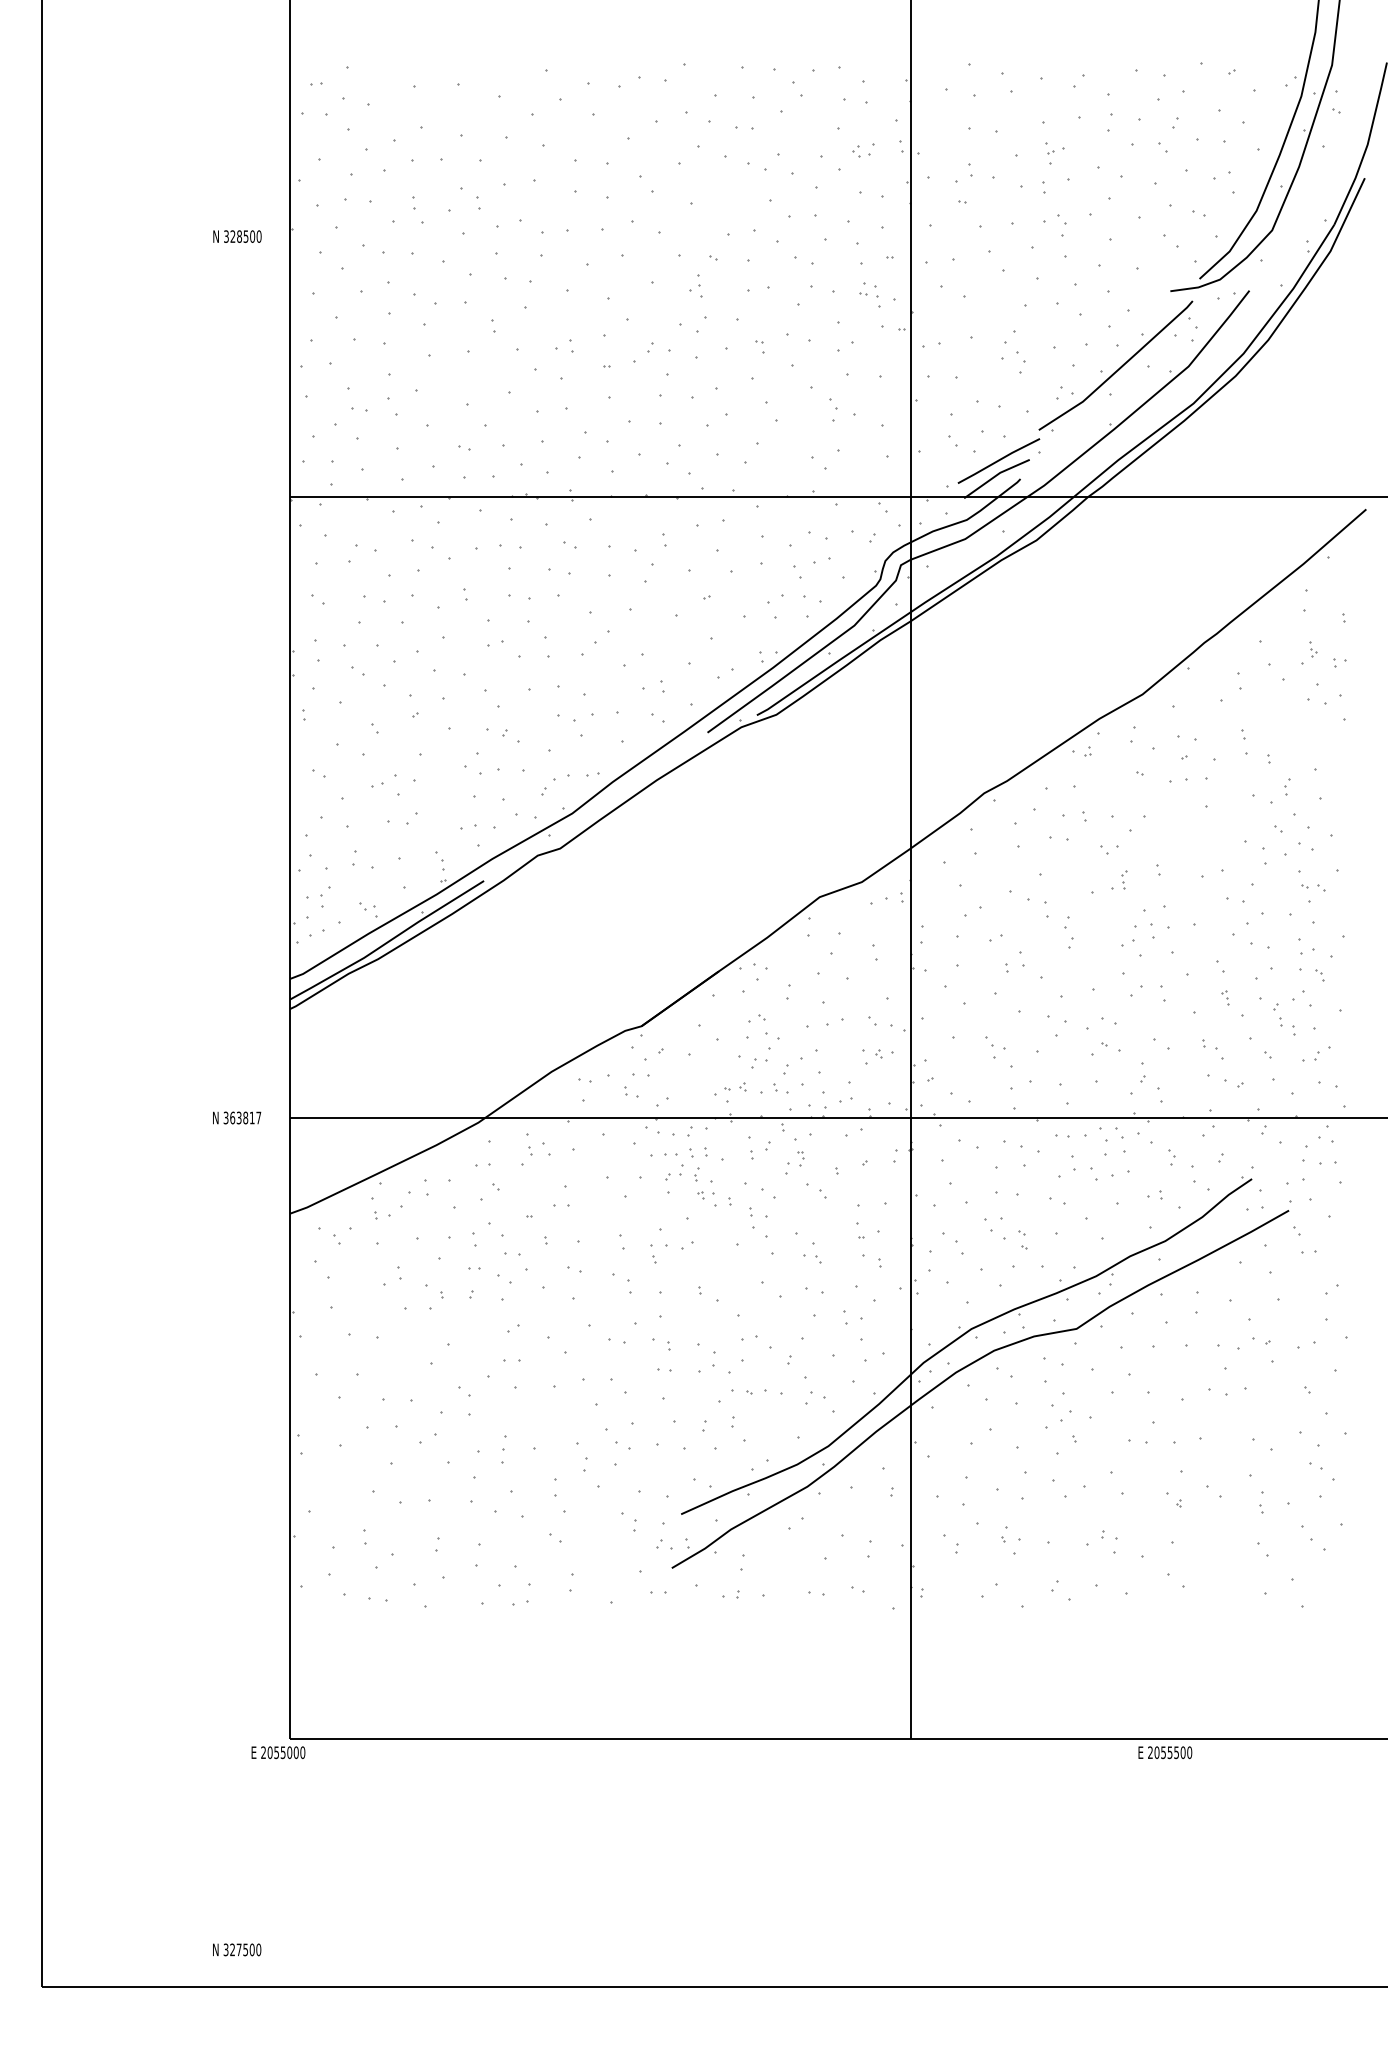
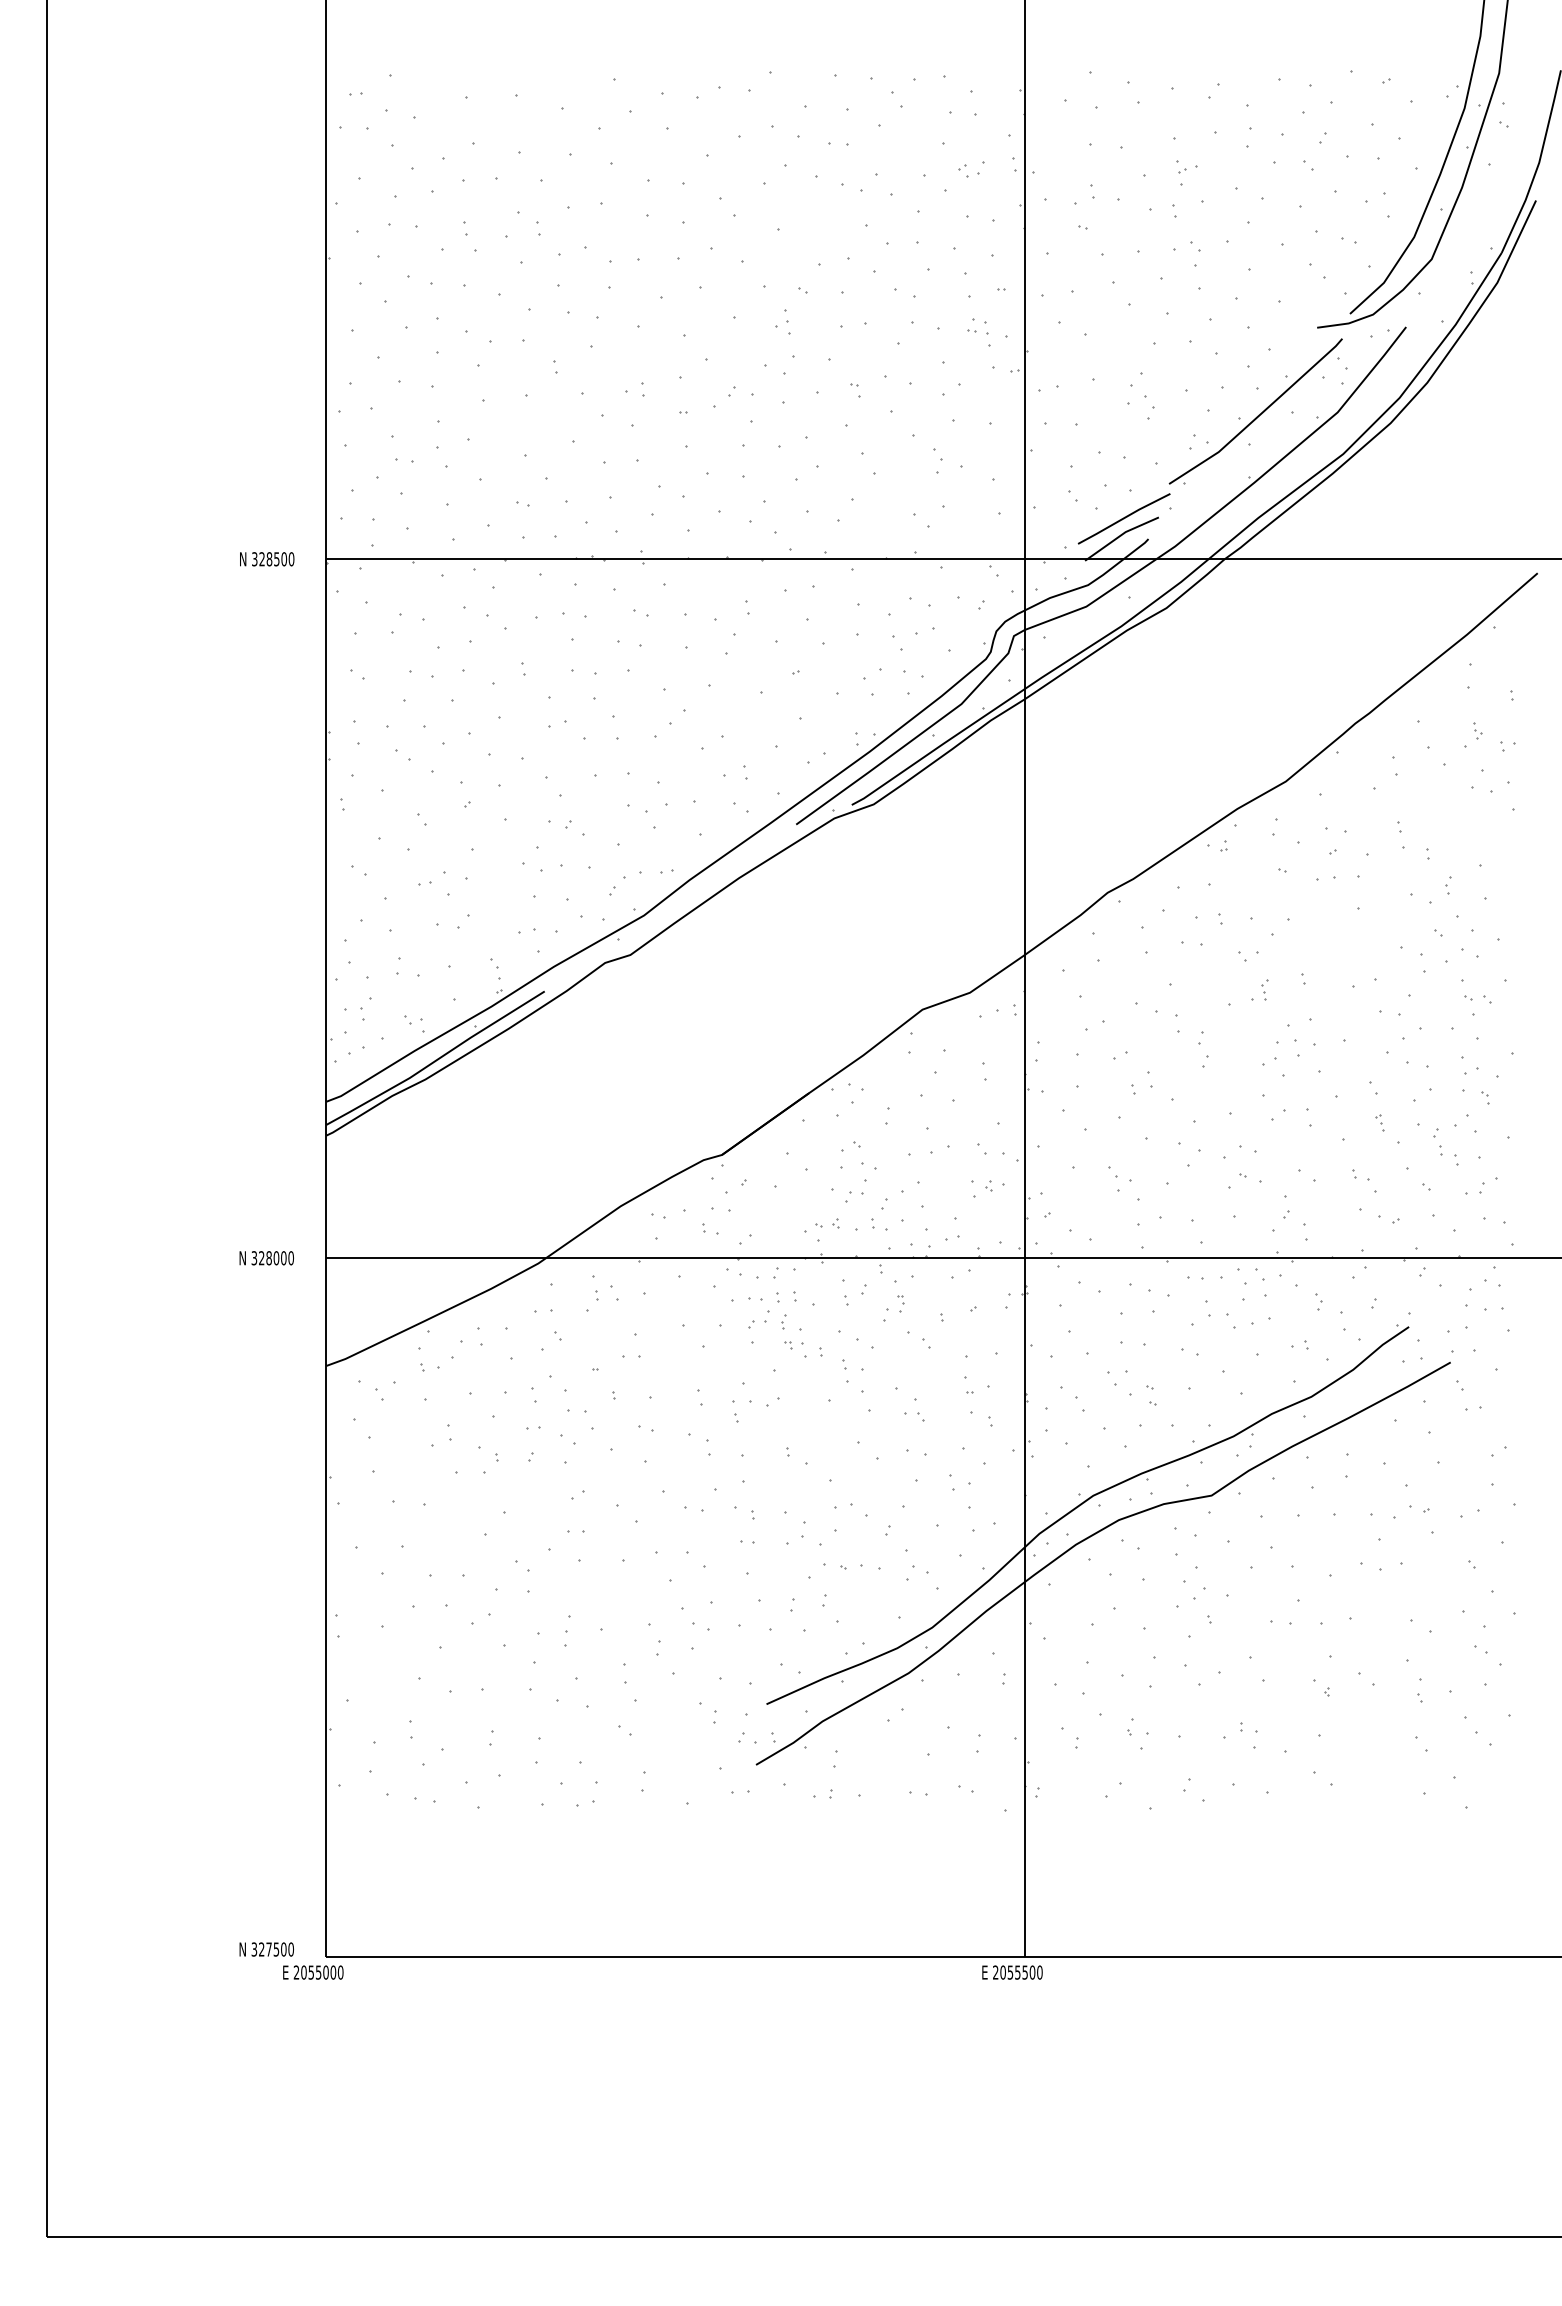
text: (237, 236) -> (267, 559), moved
text: (245, 1118) -> (276, 1258), 363817 -> 328000
text: (1165, 1752) -> (1012, 1972), moved
text: (236, 1949) -> (266, 1949), moved

